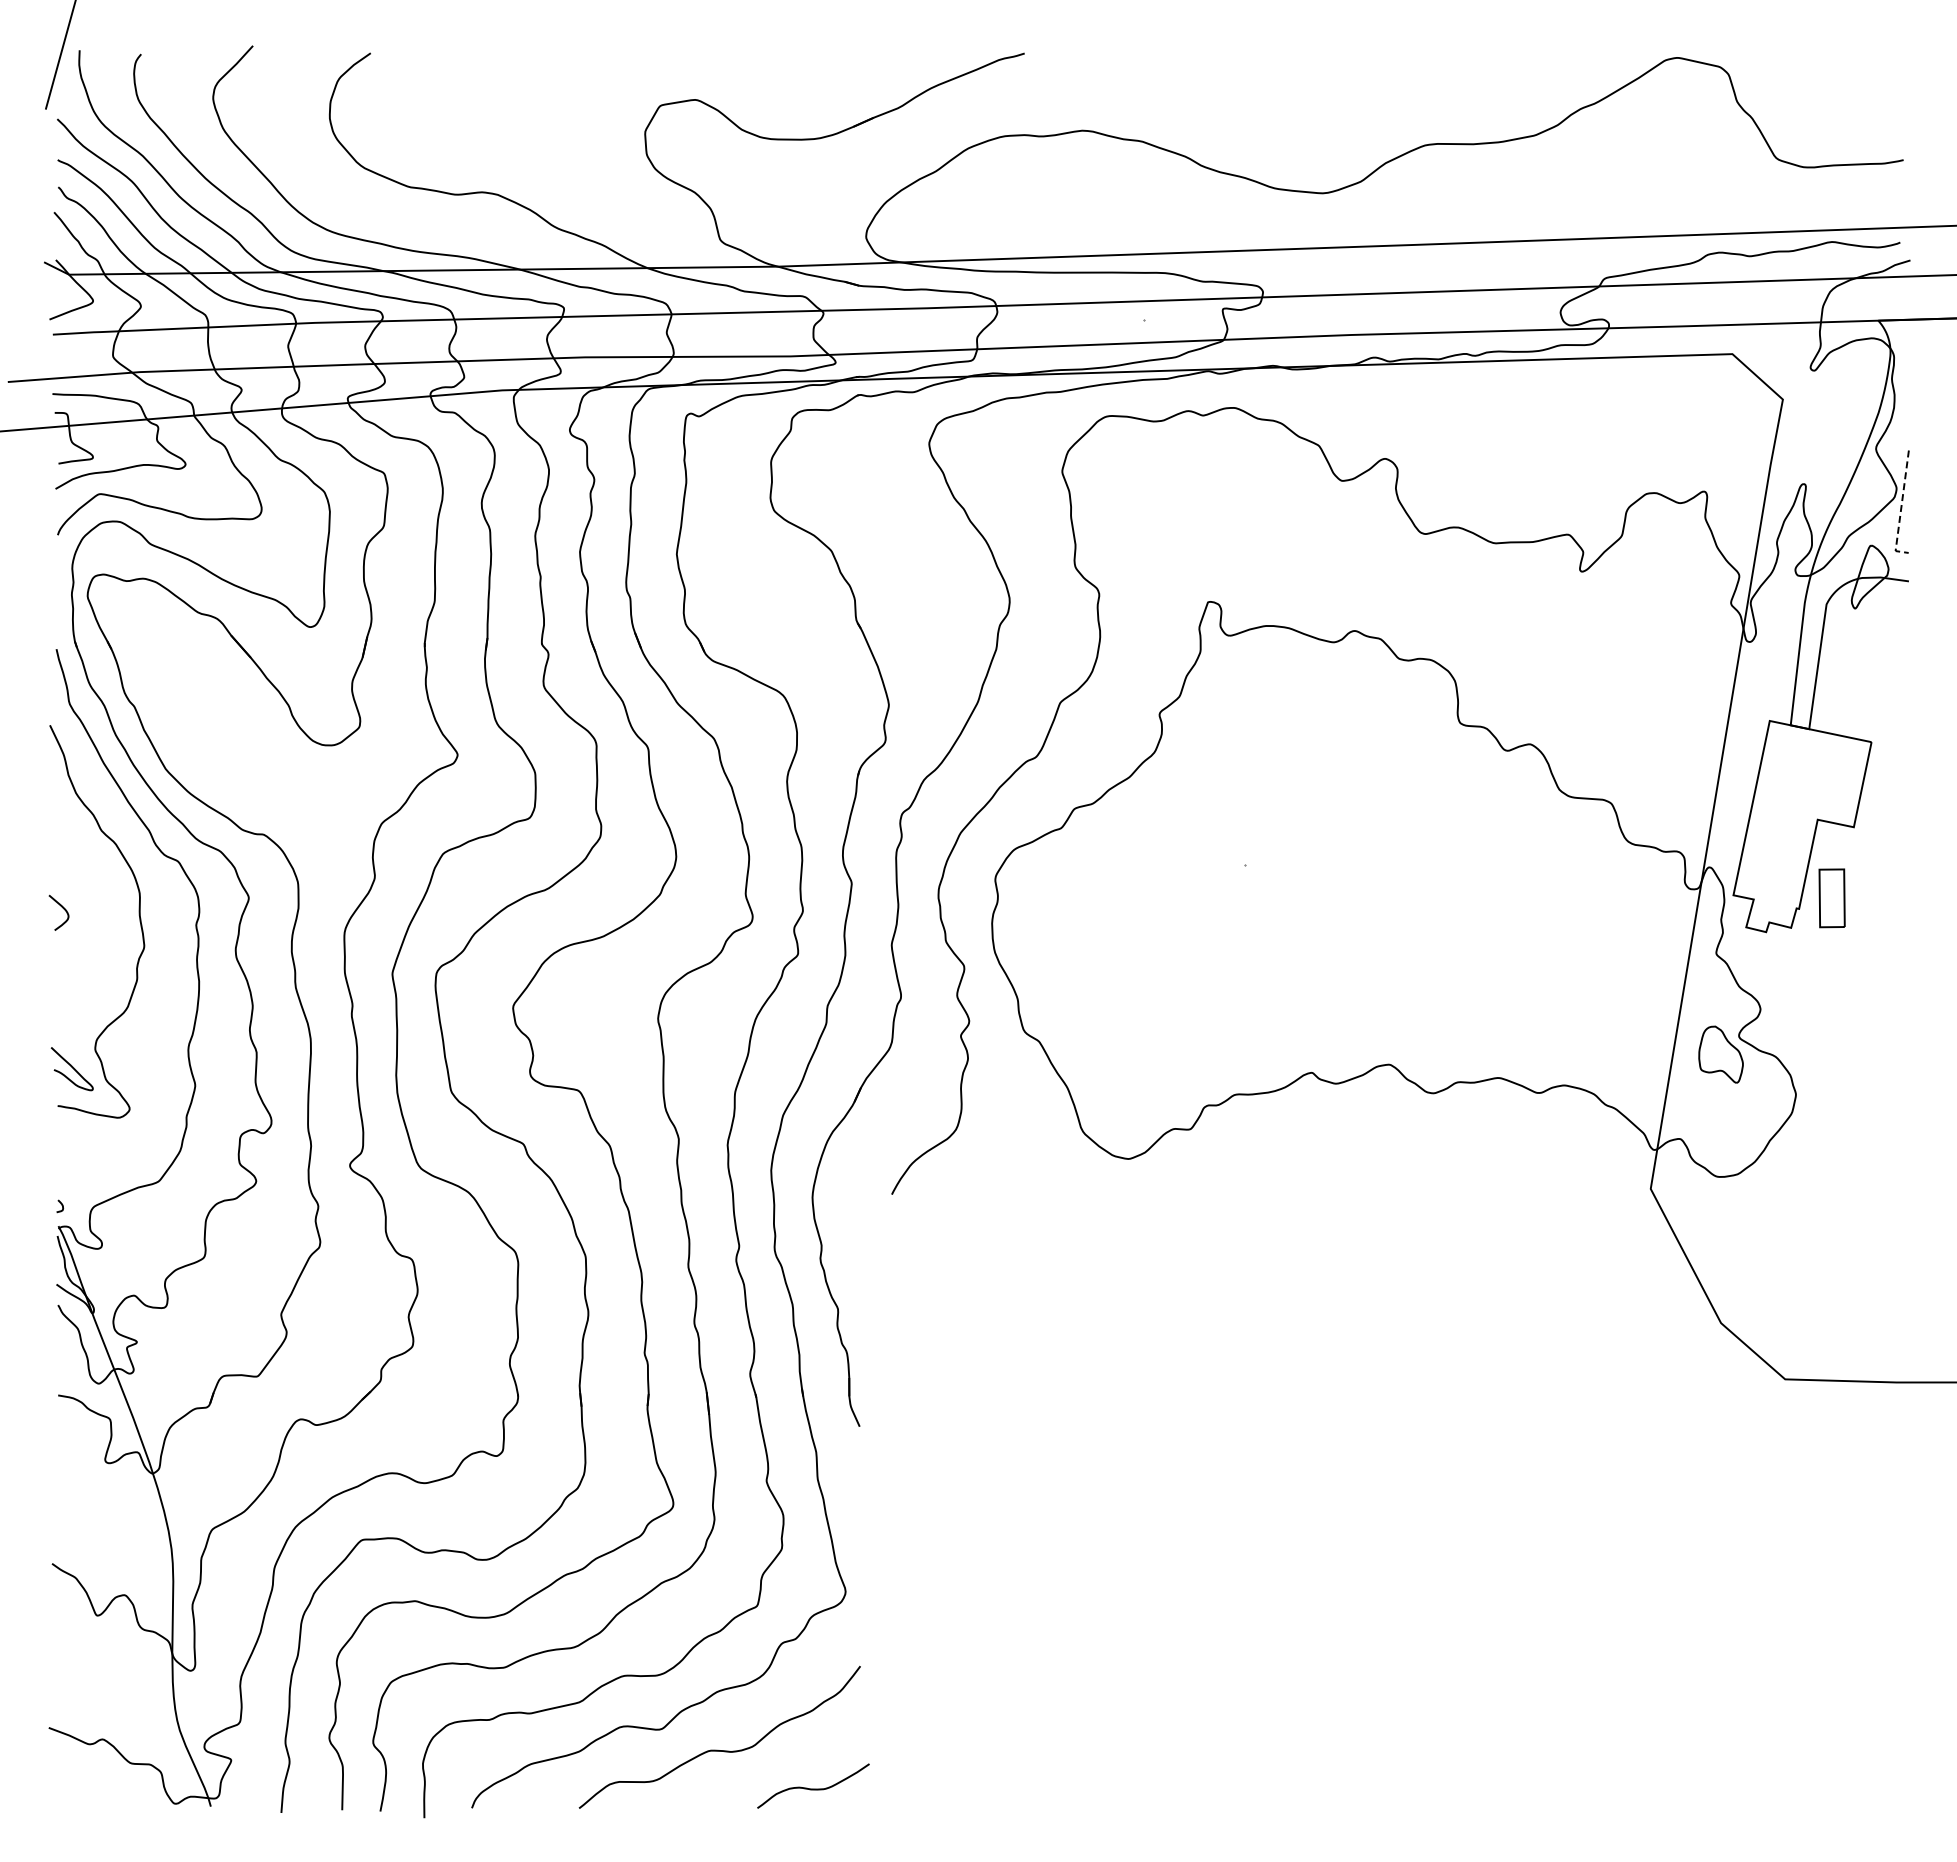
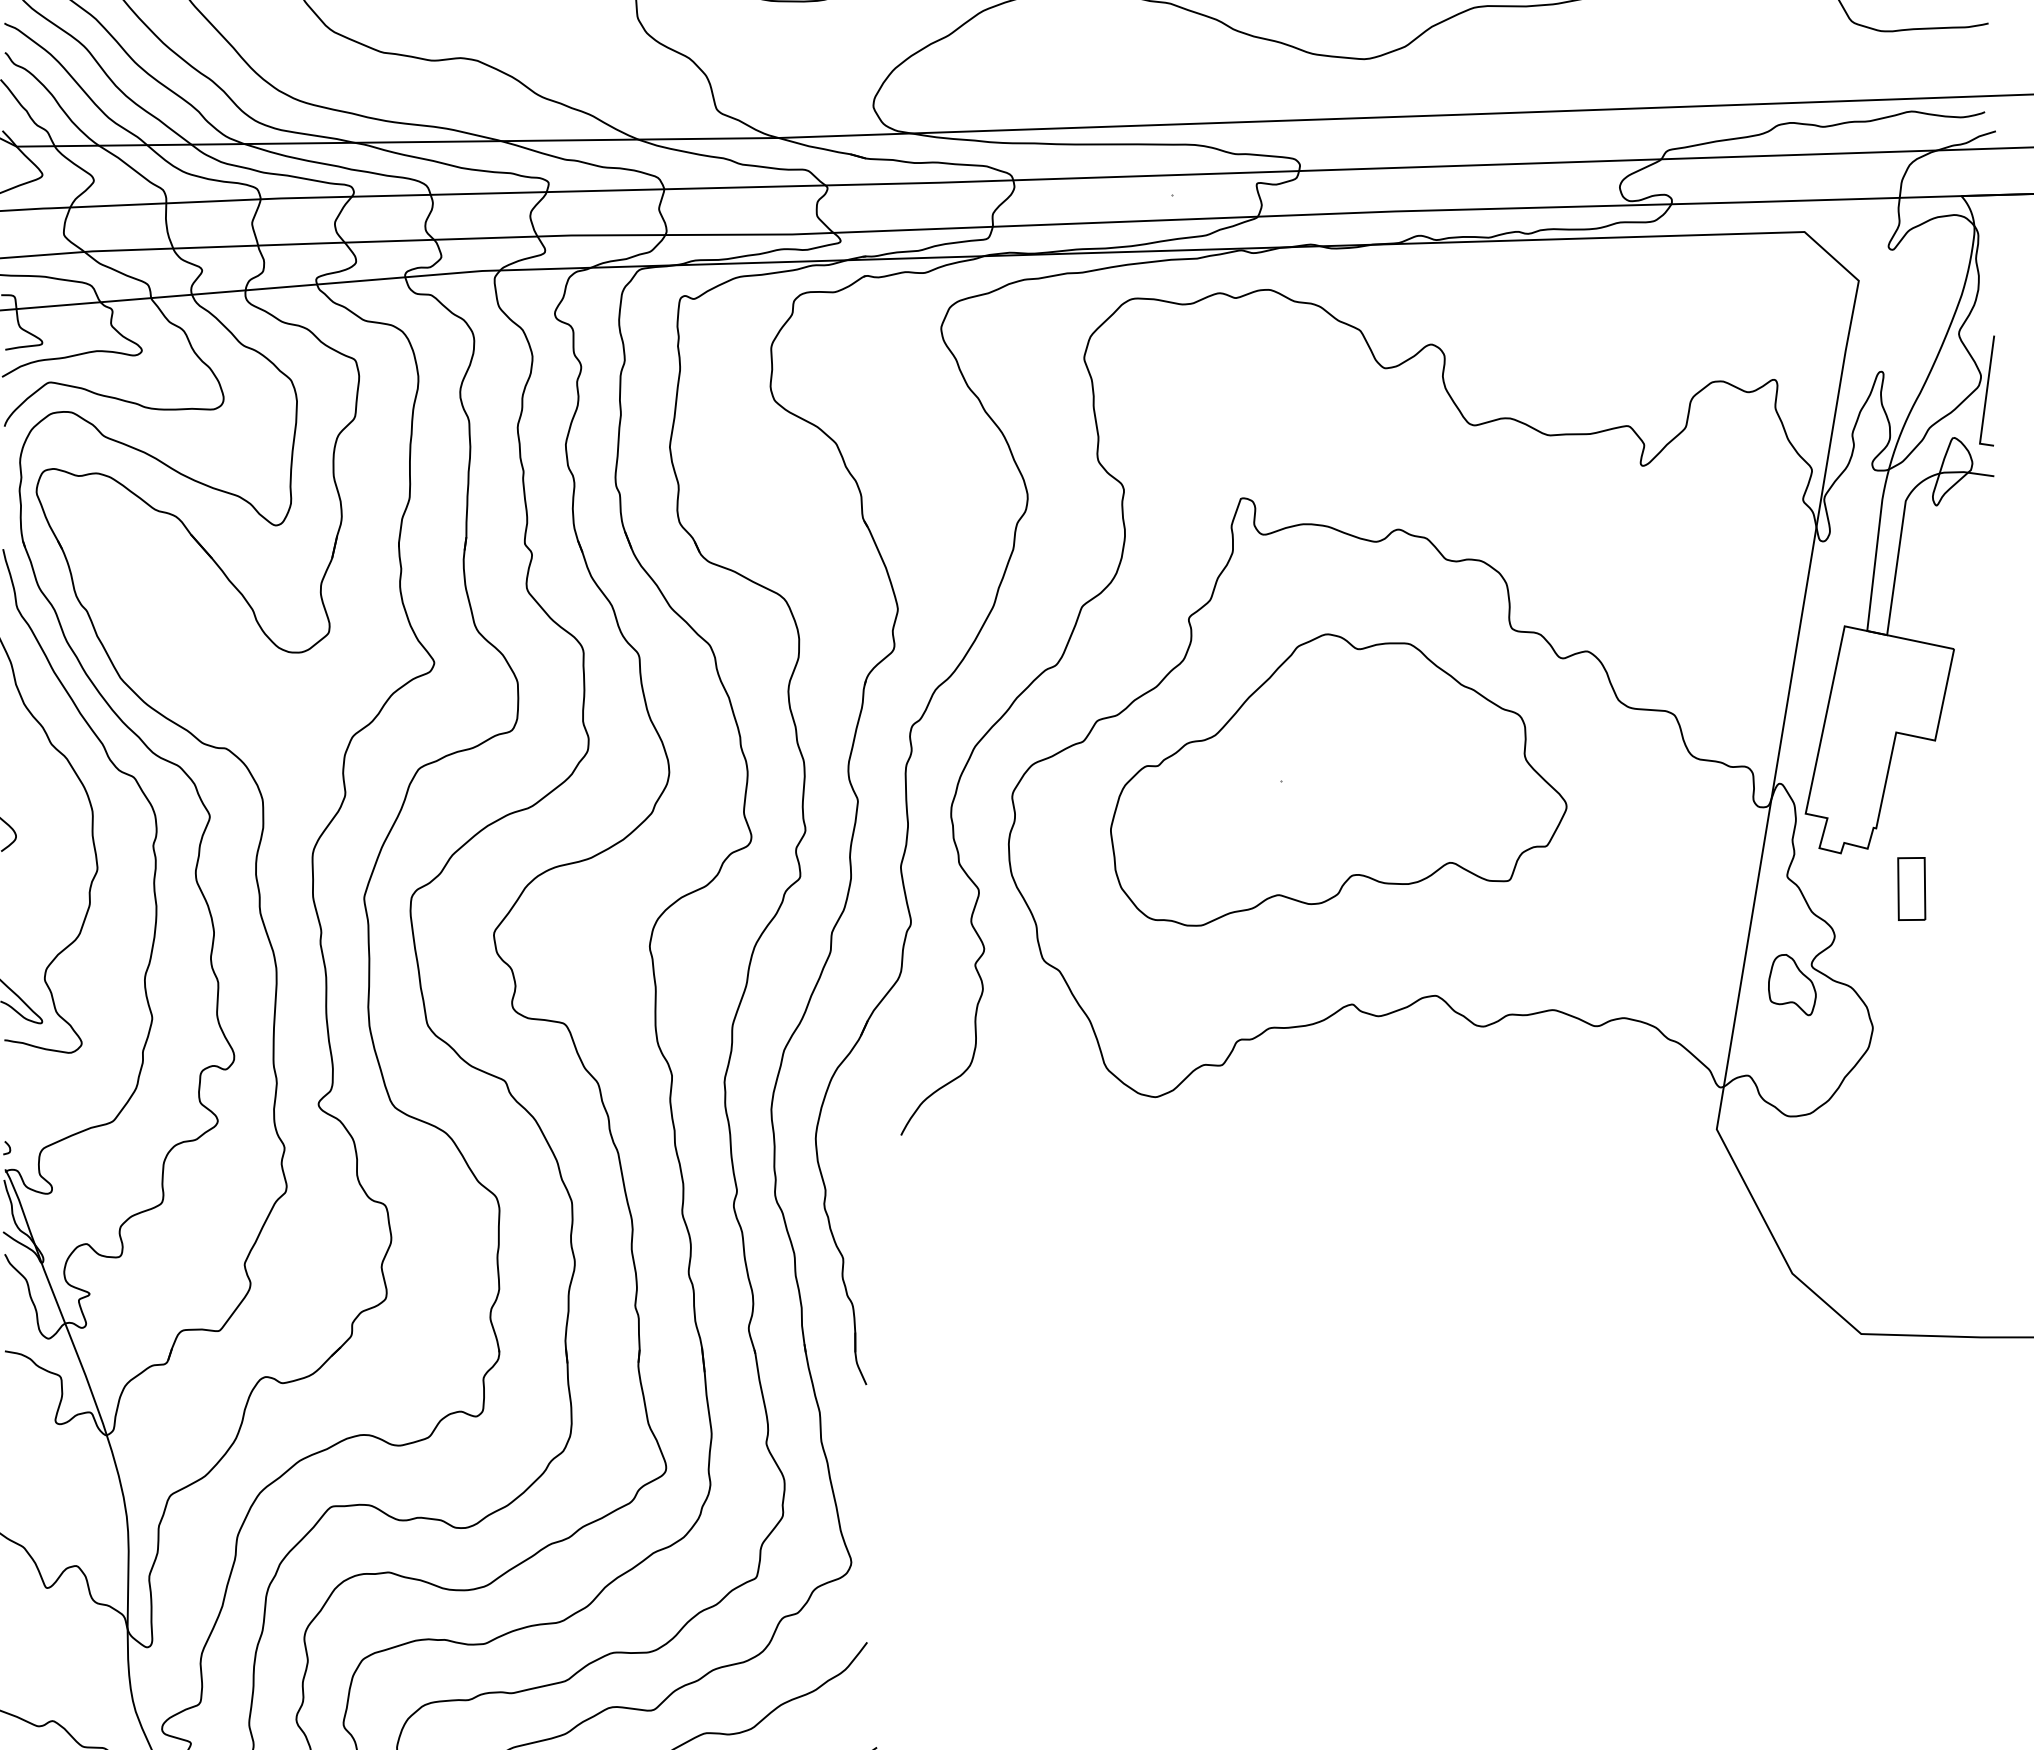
line: (1901, 508) -> (1986, 397), dashed -> solid
part: (1298, 863) -> (1338, 779), added
part: (1831, 898) -> (1911, 889), moved

